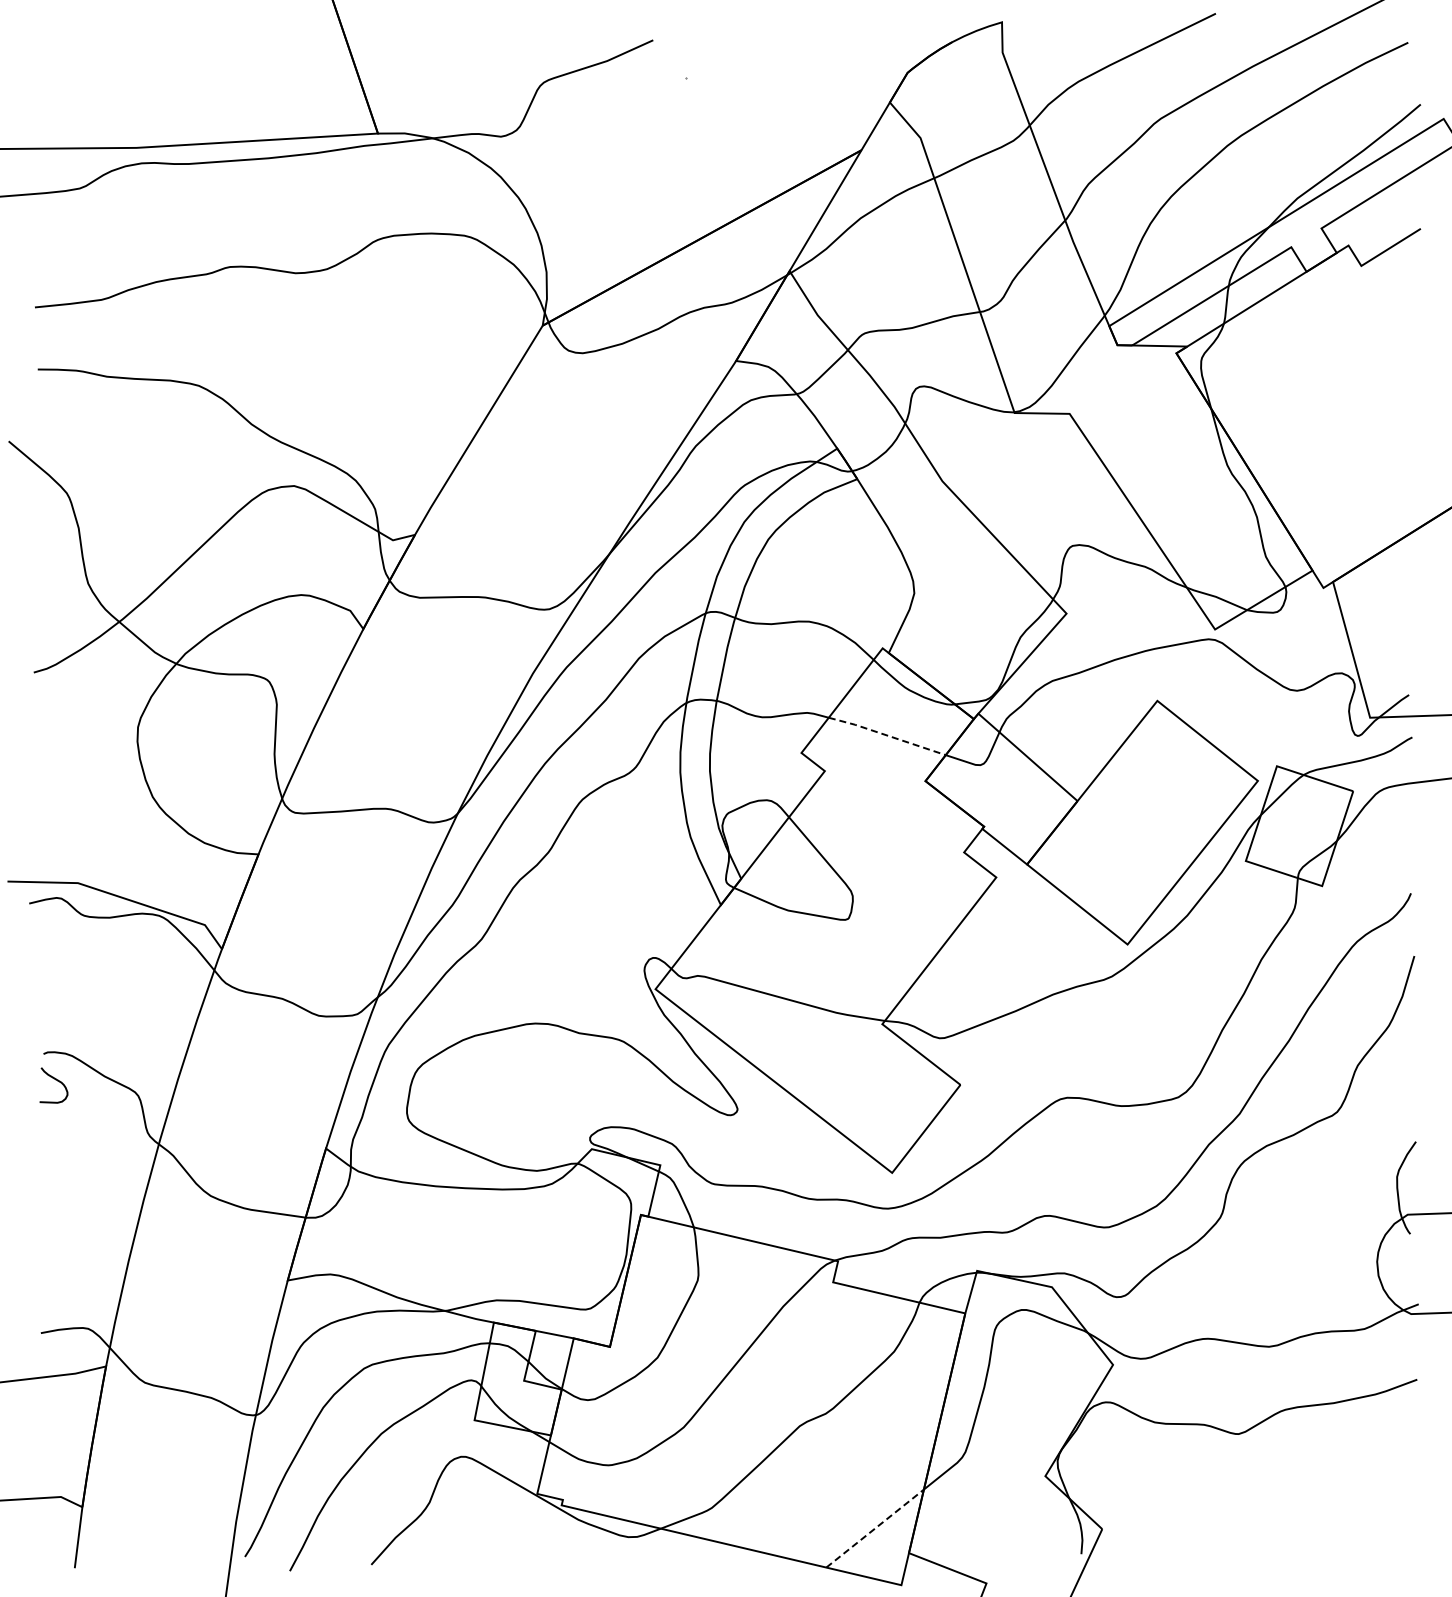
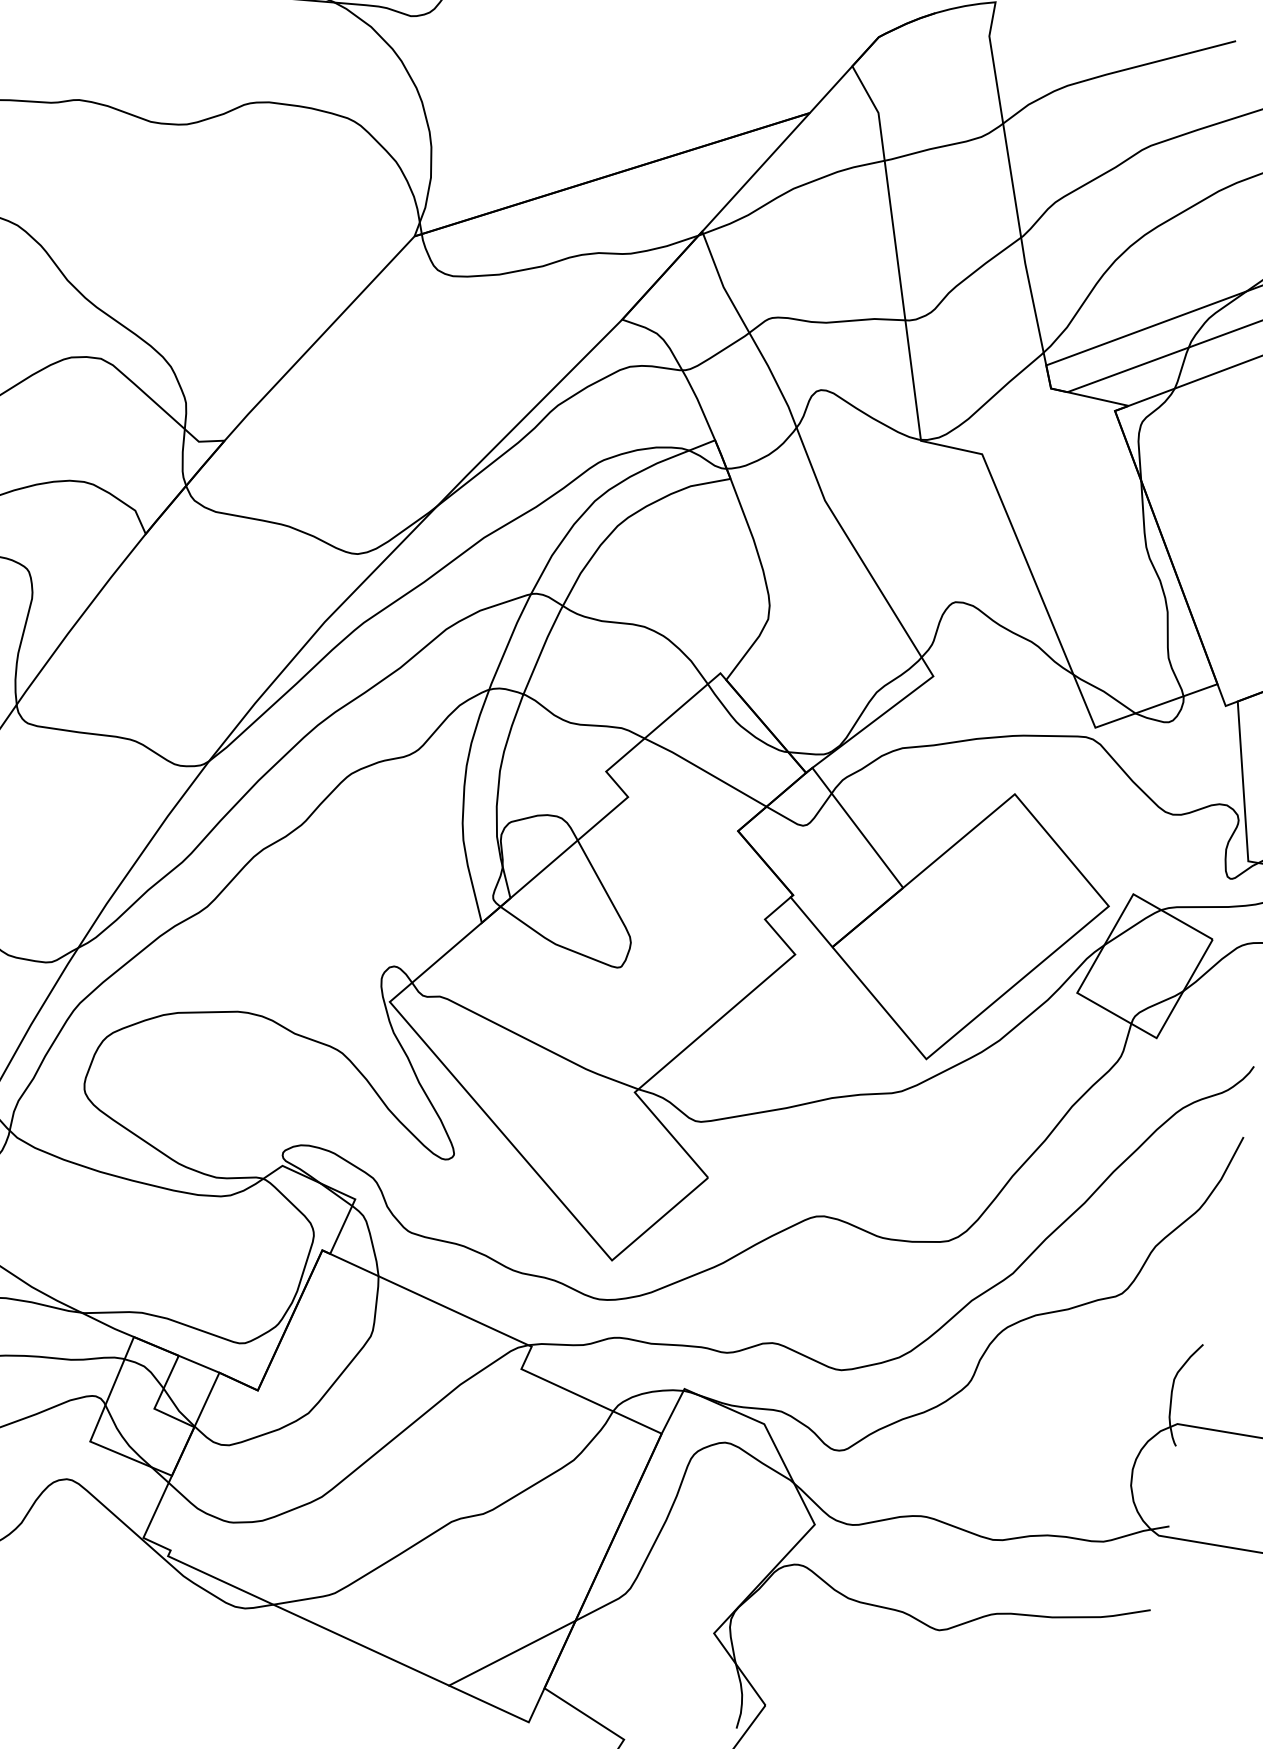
line: (887, 735) -> (706, 771), dashed -> solid
line: (875, 1528) -> (512, 1653), dashed -> solid

